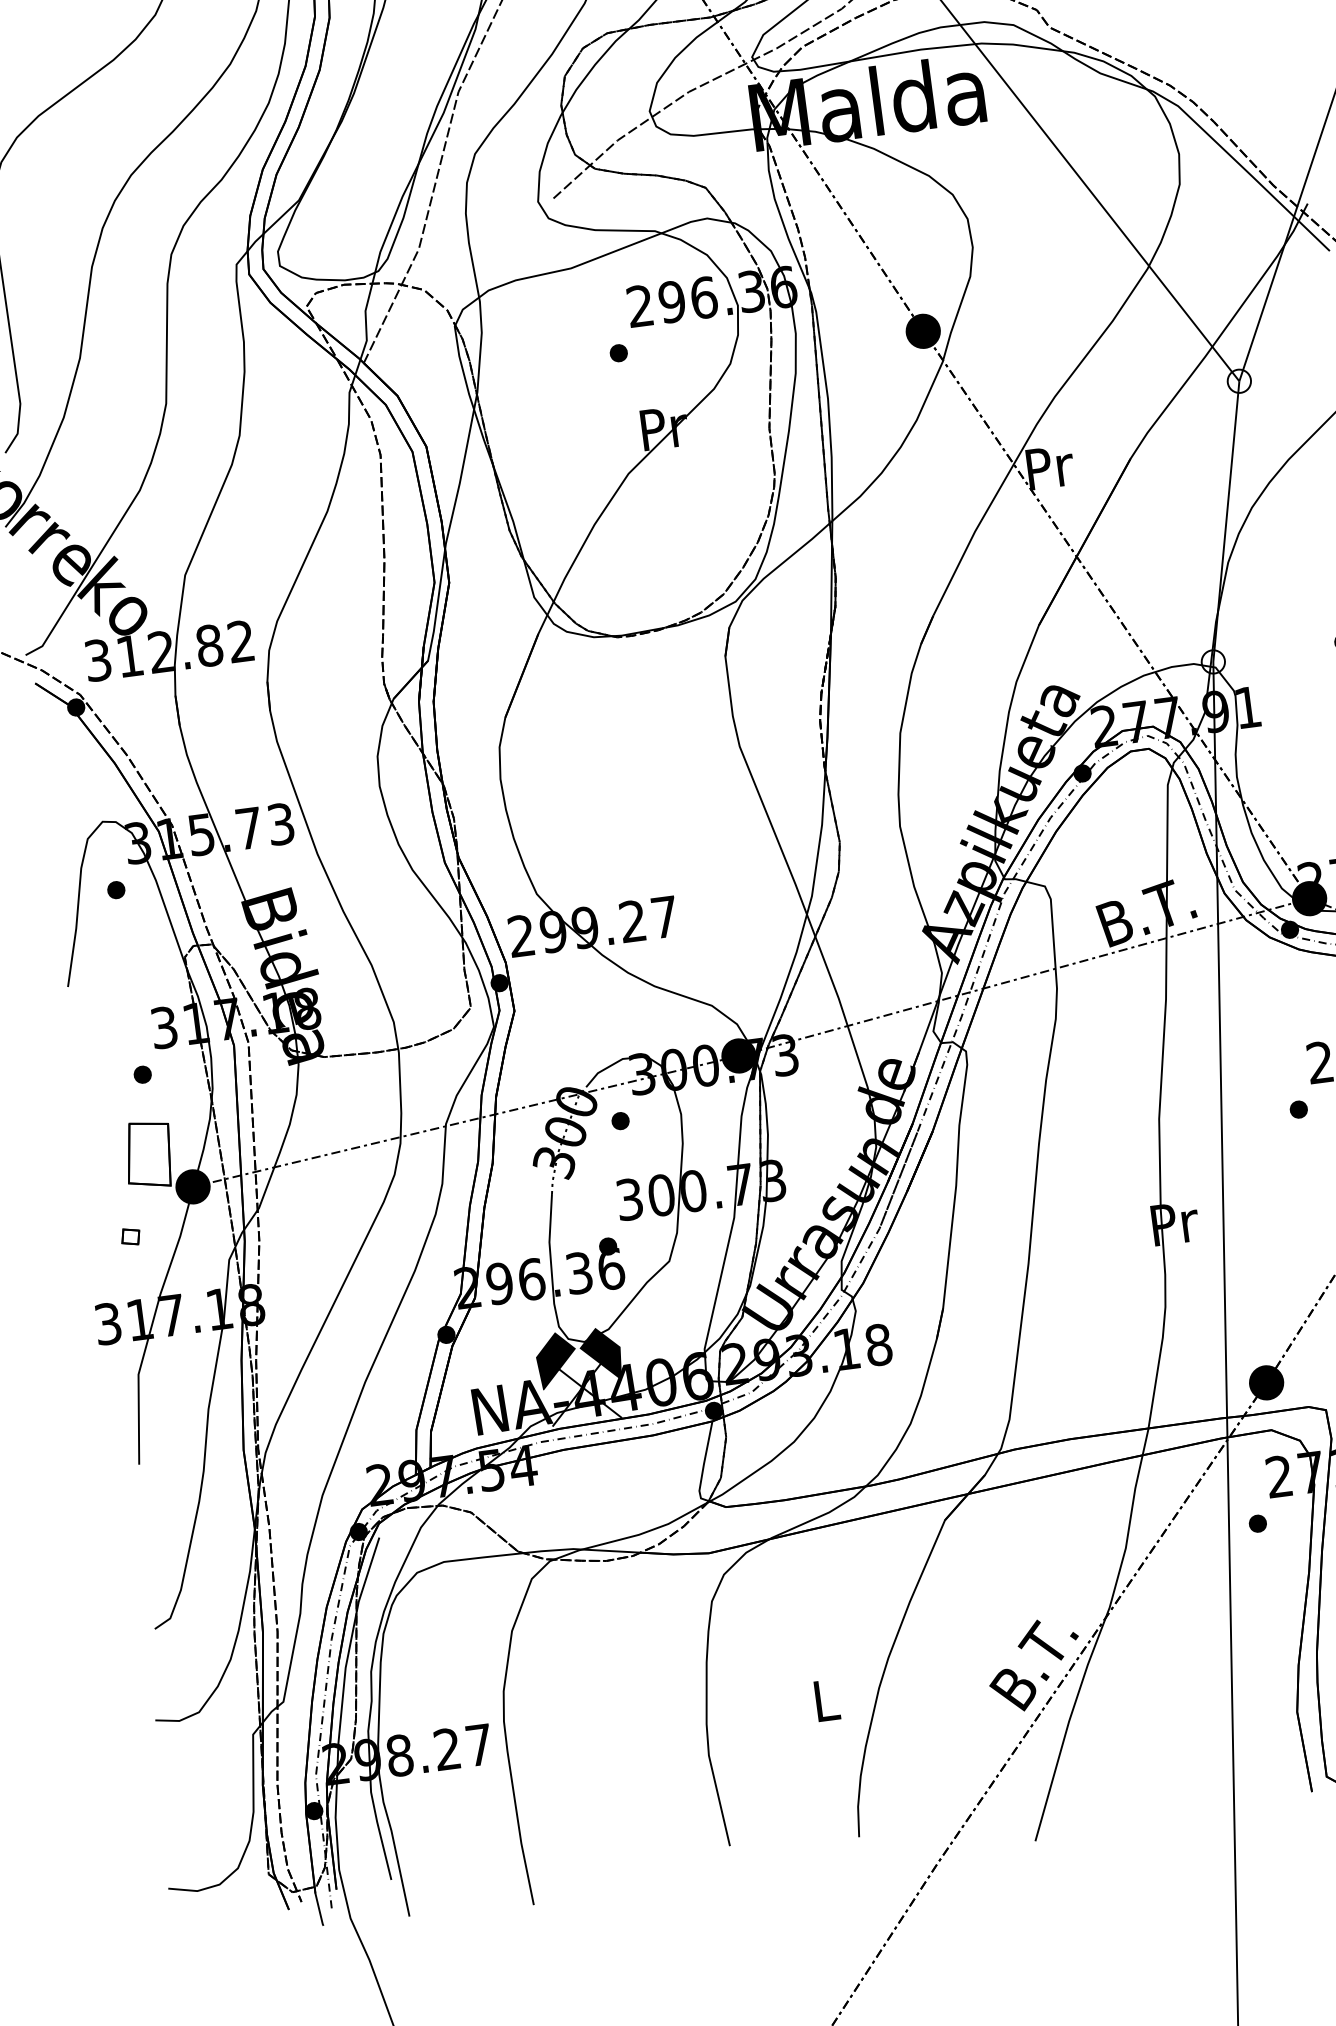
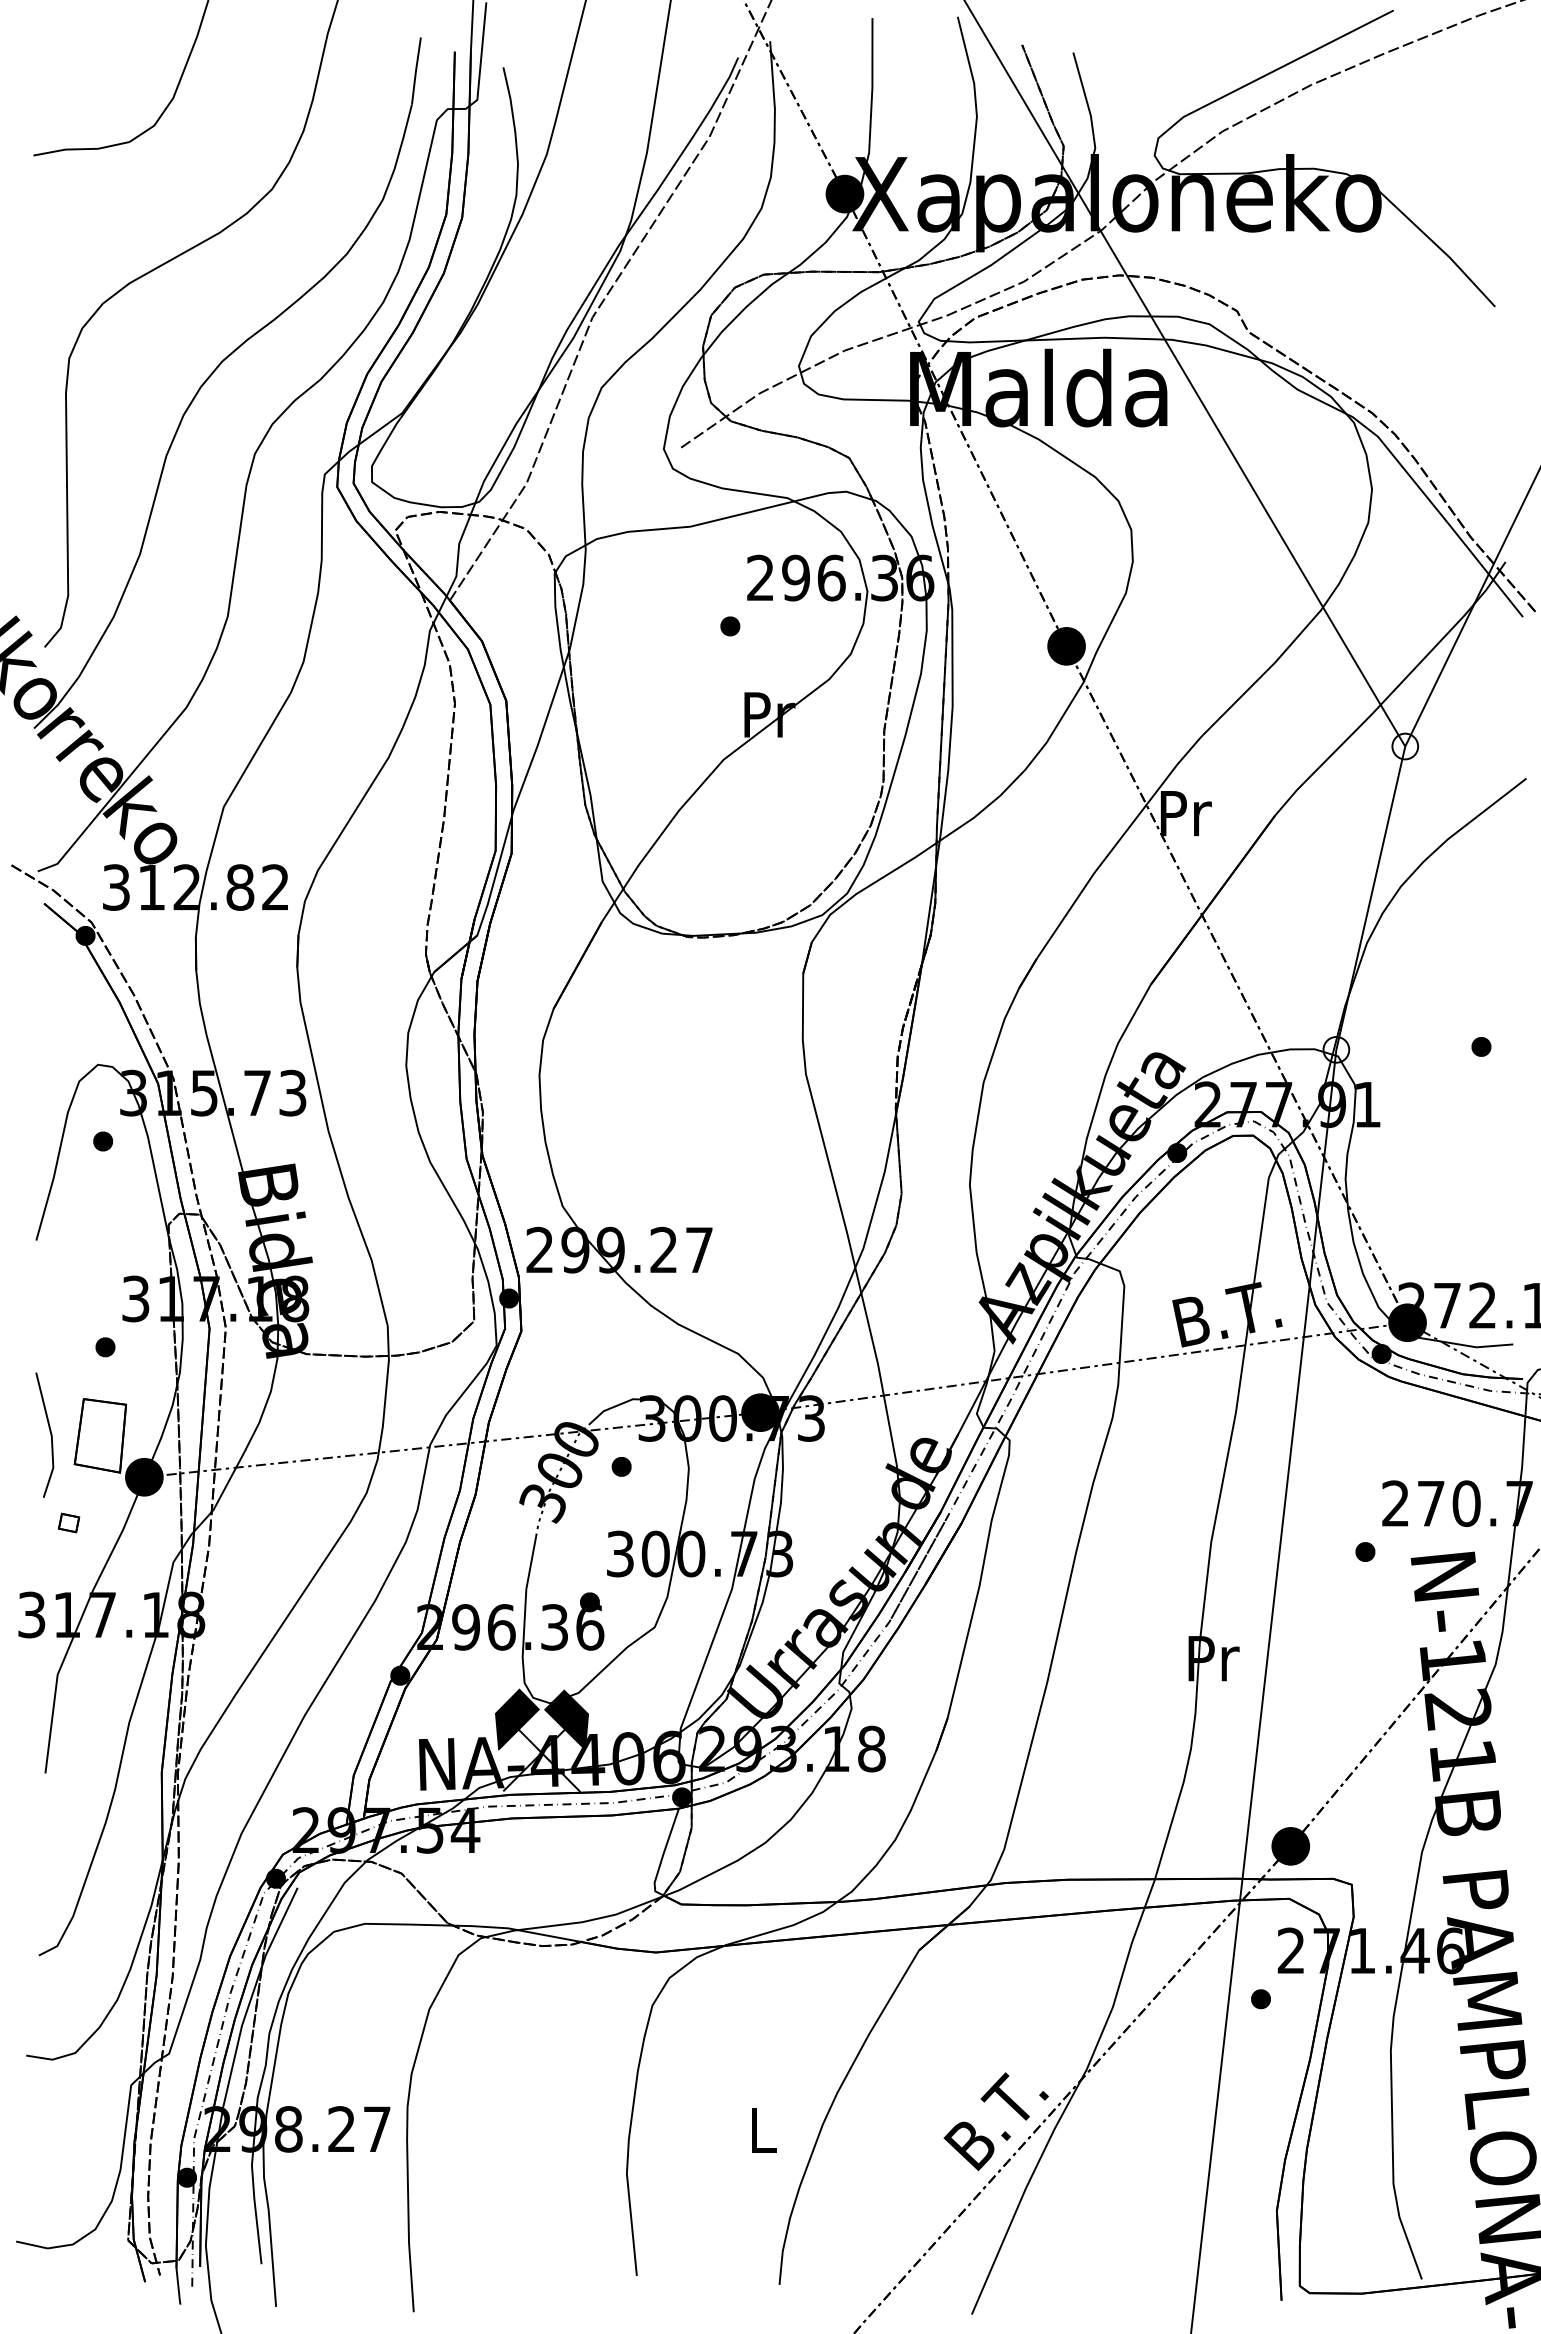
line: (102, 1156) -> (49, 1431), added

